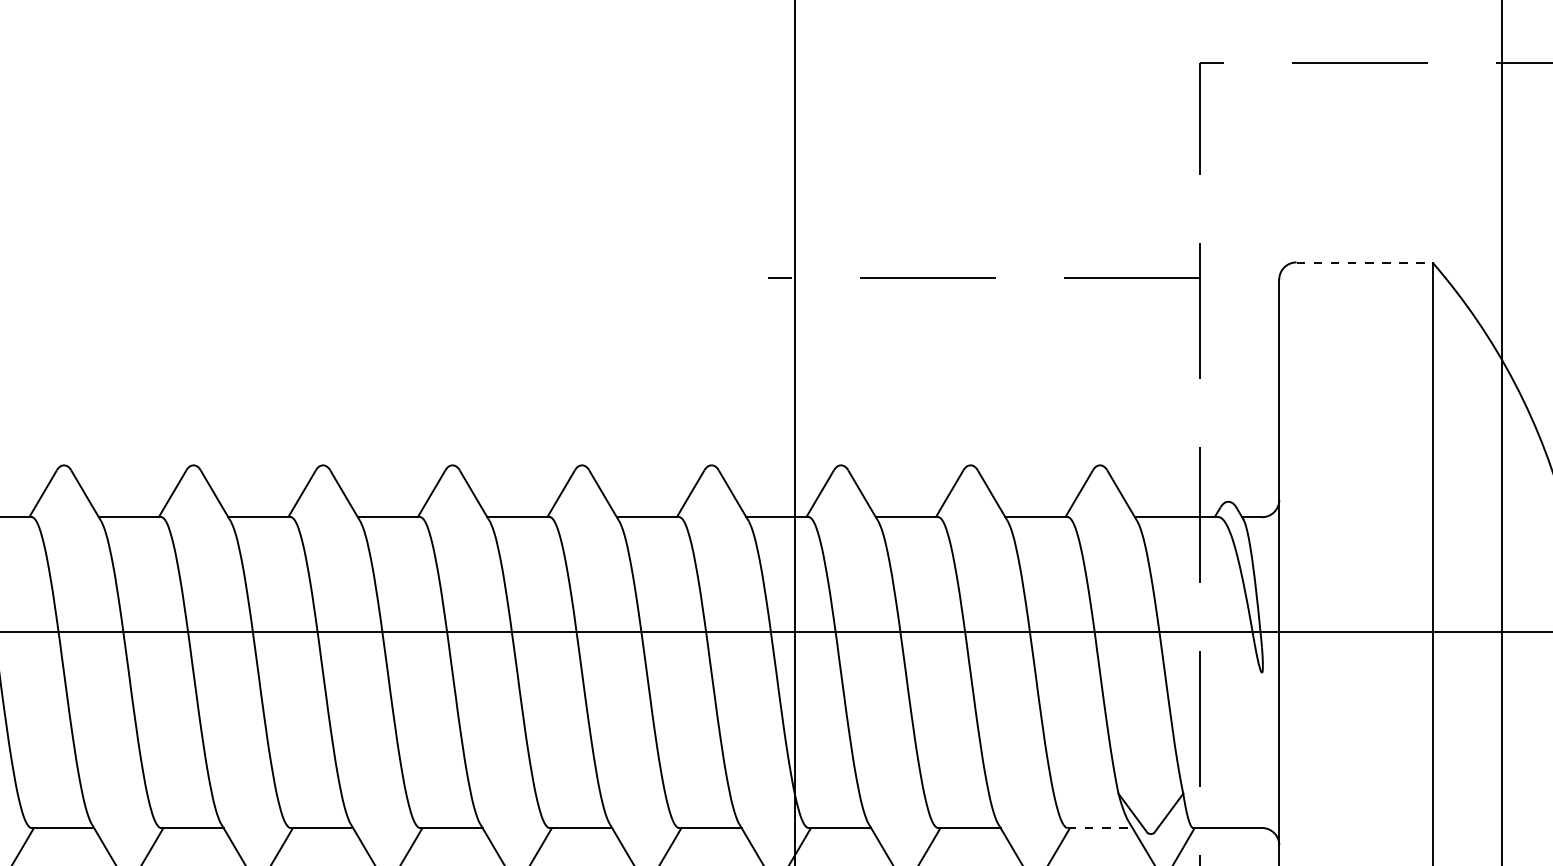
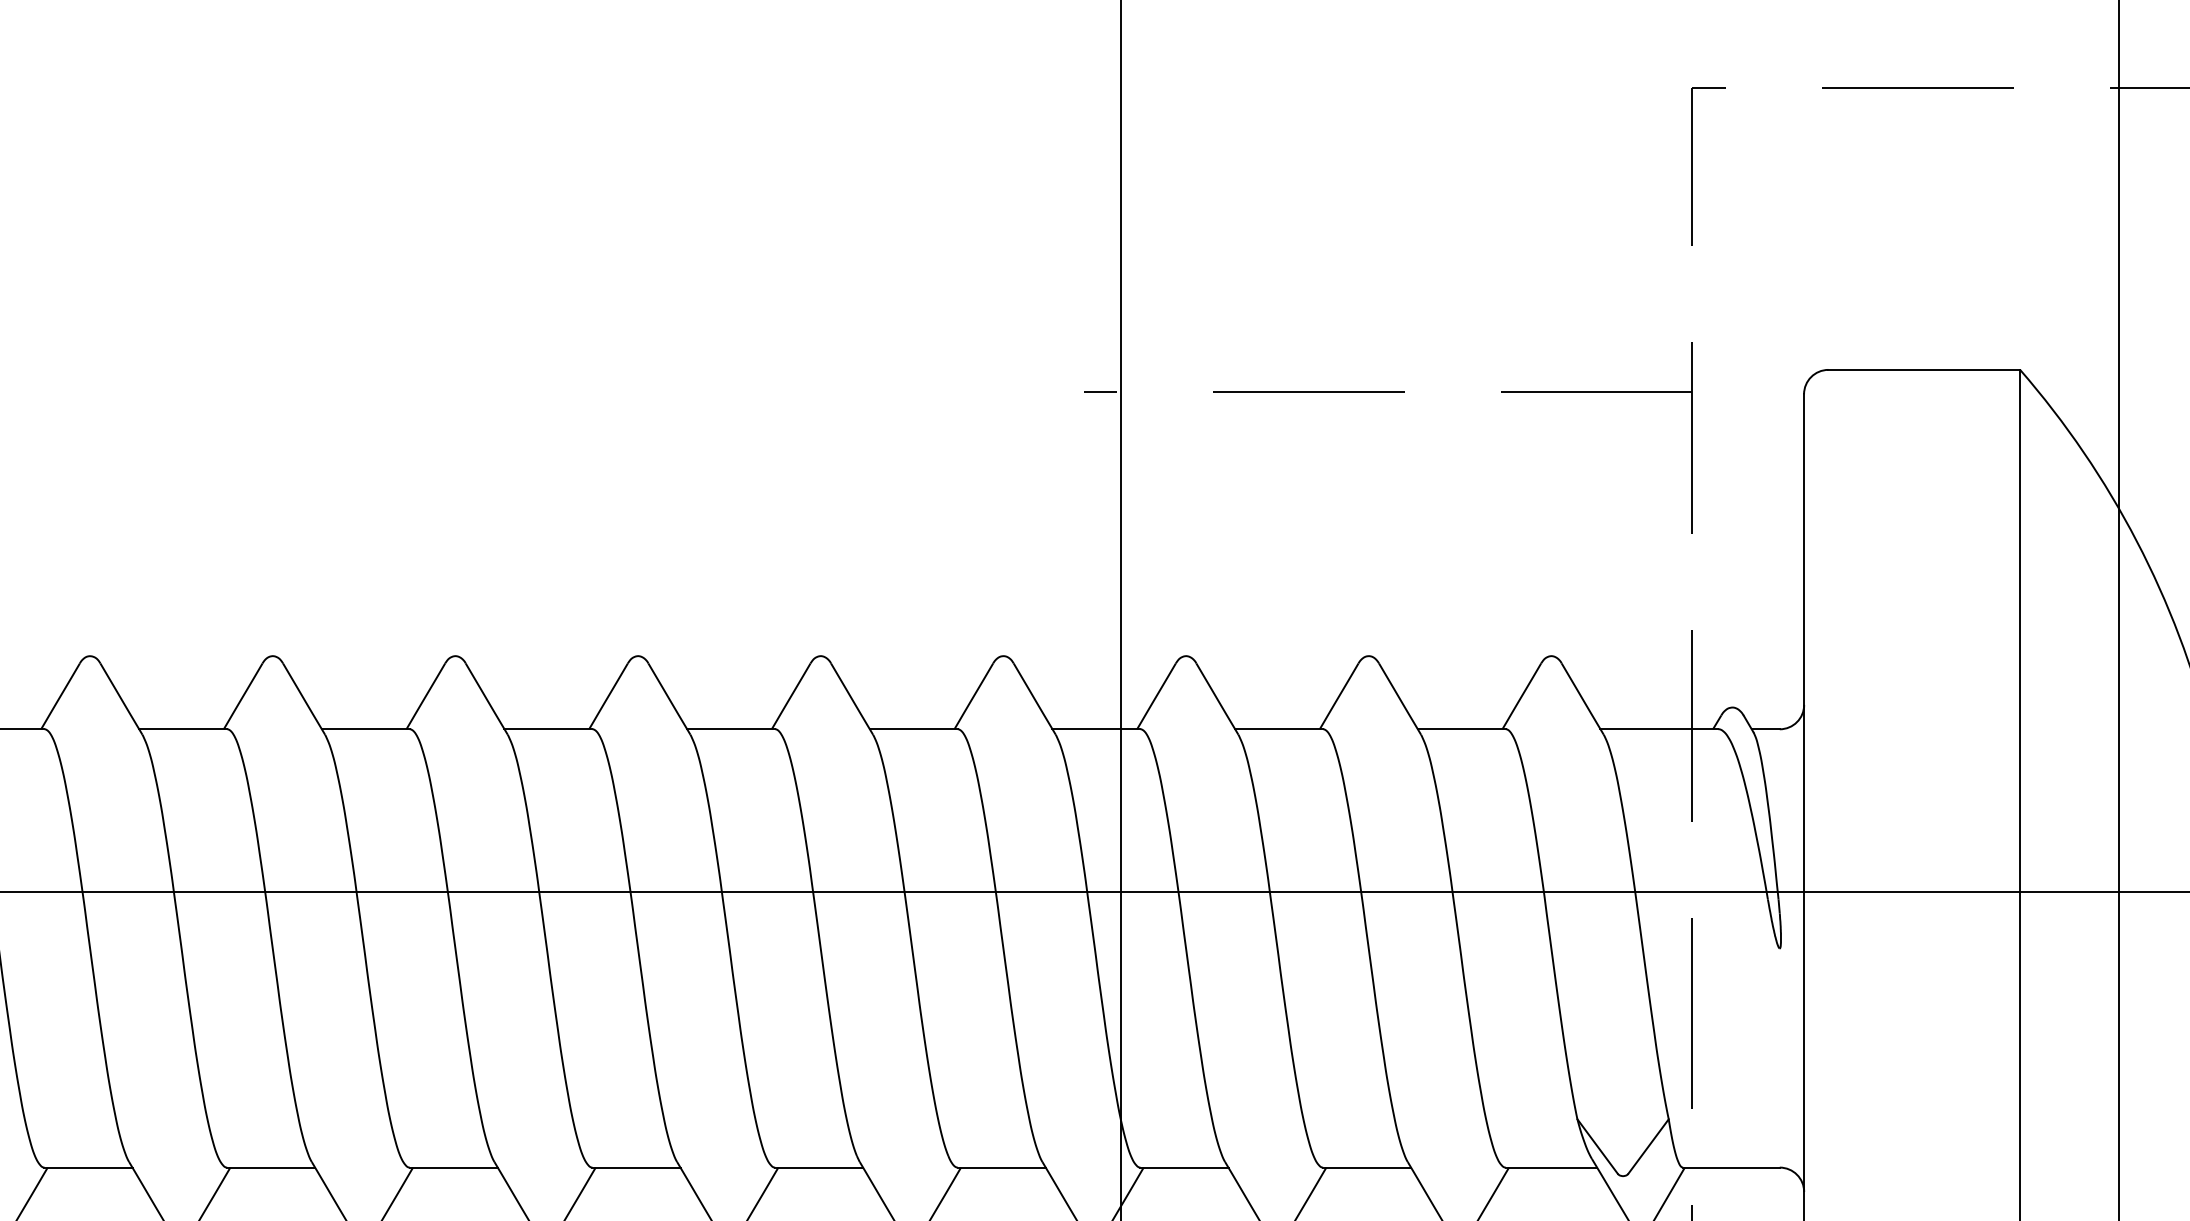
line: (1364, 262) -> (1924, 370), dashed -> solid
line: (1100, 827) -> (1551, 1167), dashed -> solid

